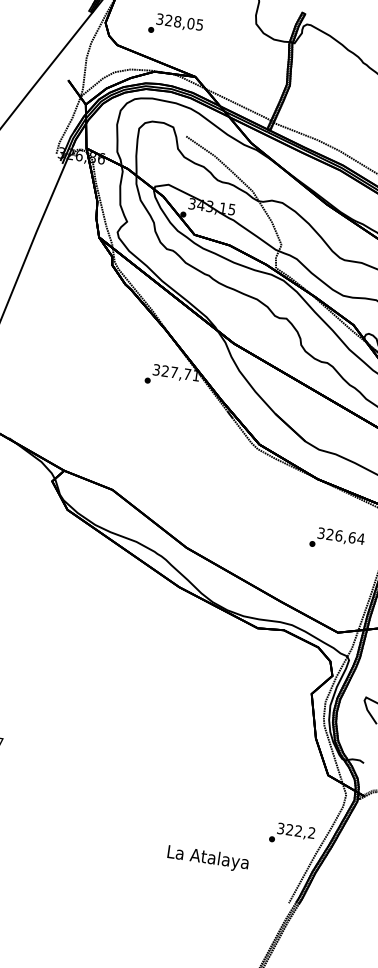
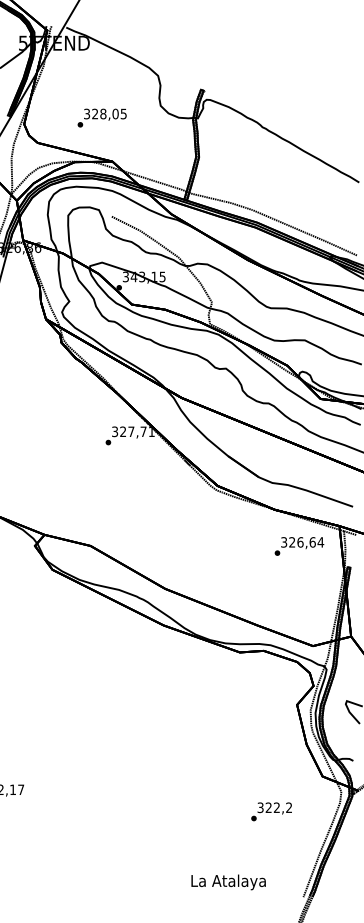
text: (175, 25) -> (101, 117), moved
text: (337, 540) -> (299, 546), moved
text: (292, 834) -> (271, 811), moved
text: (207, 858) -> (228, 882), moved

